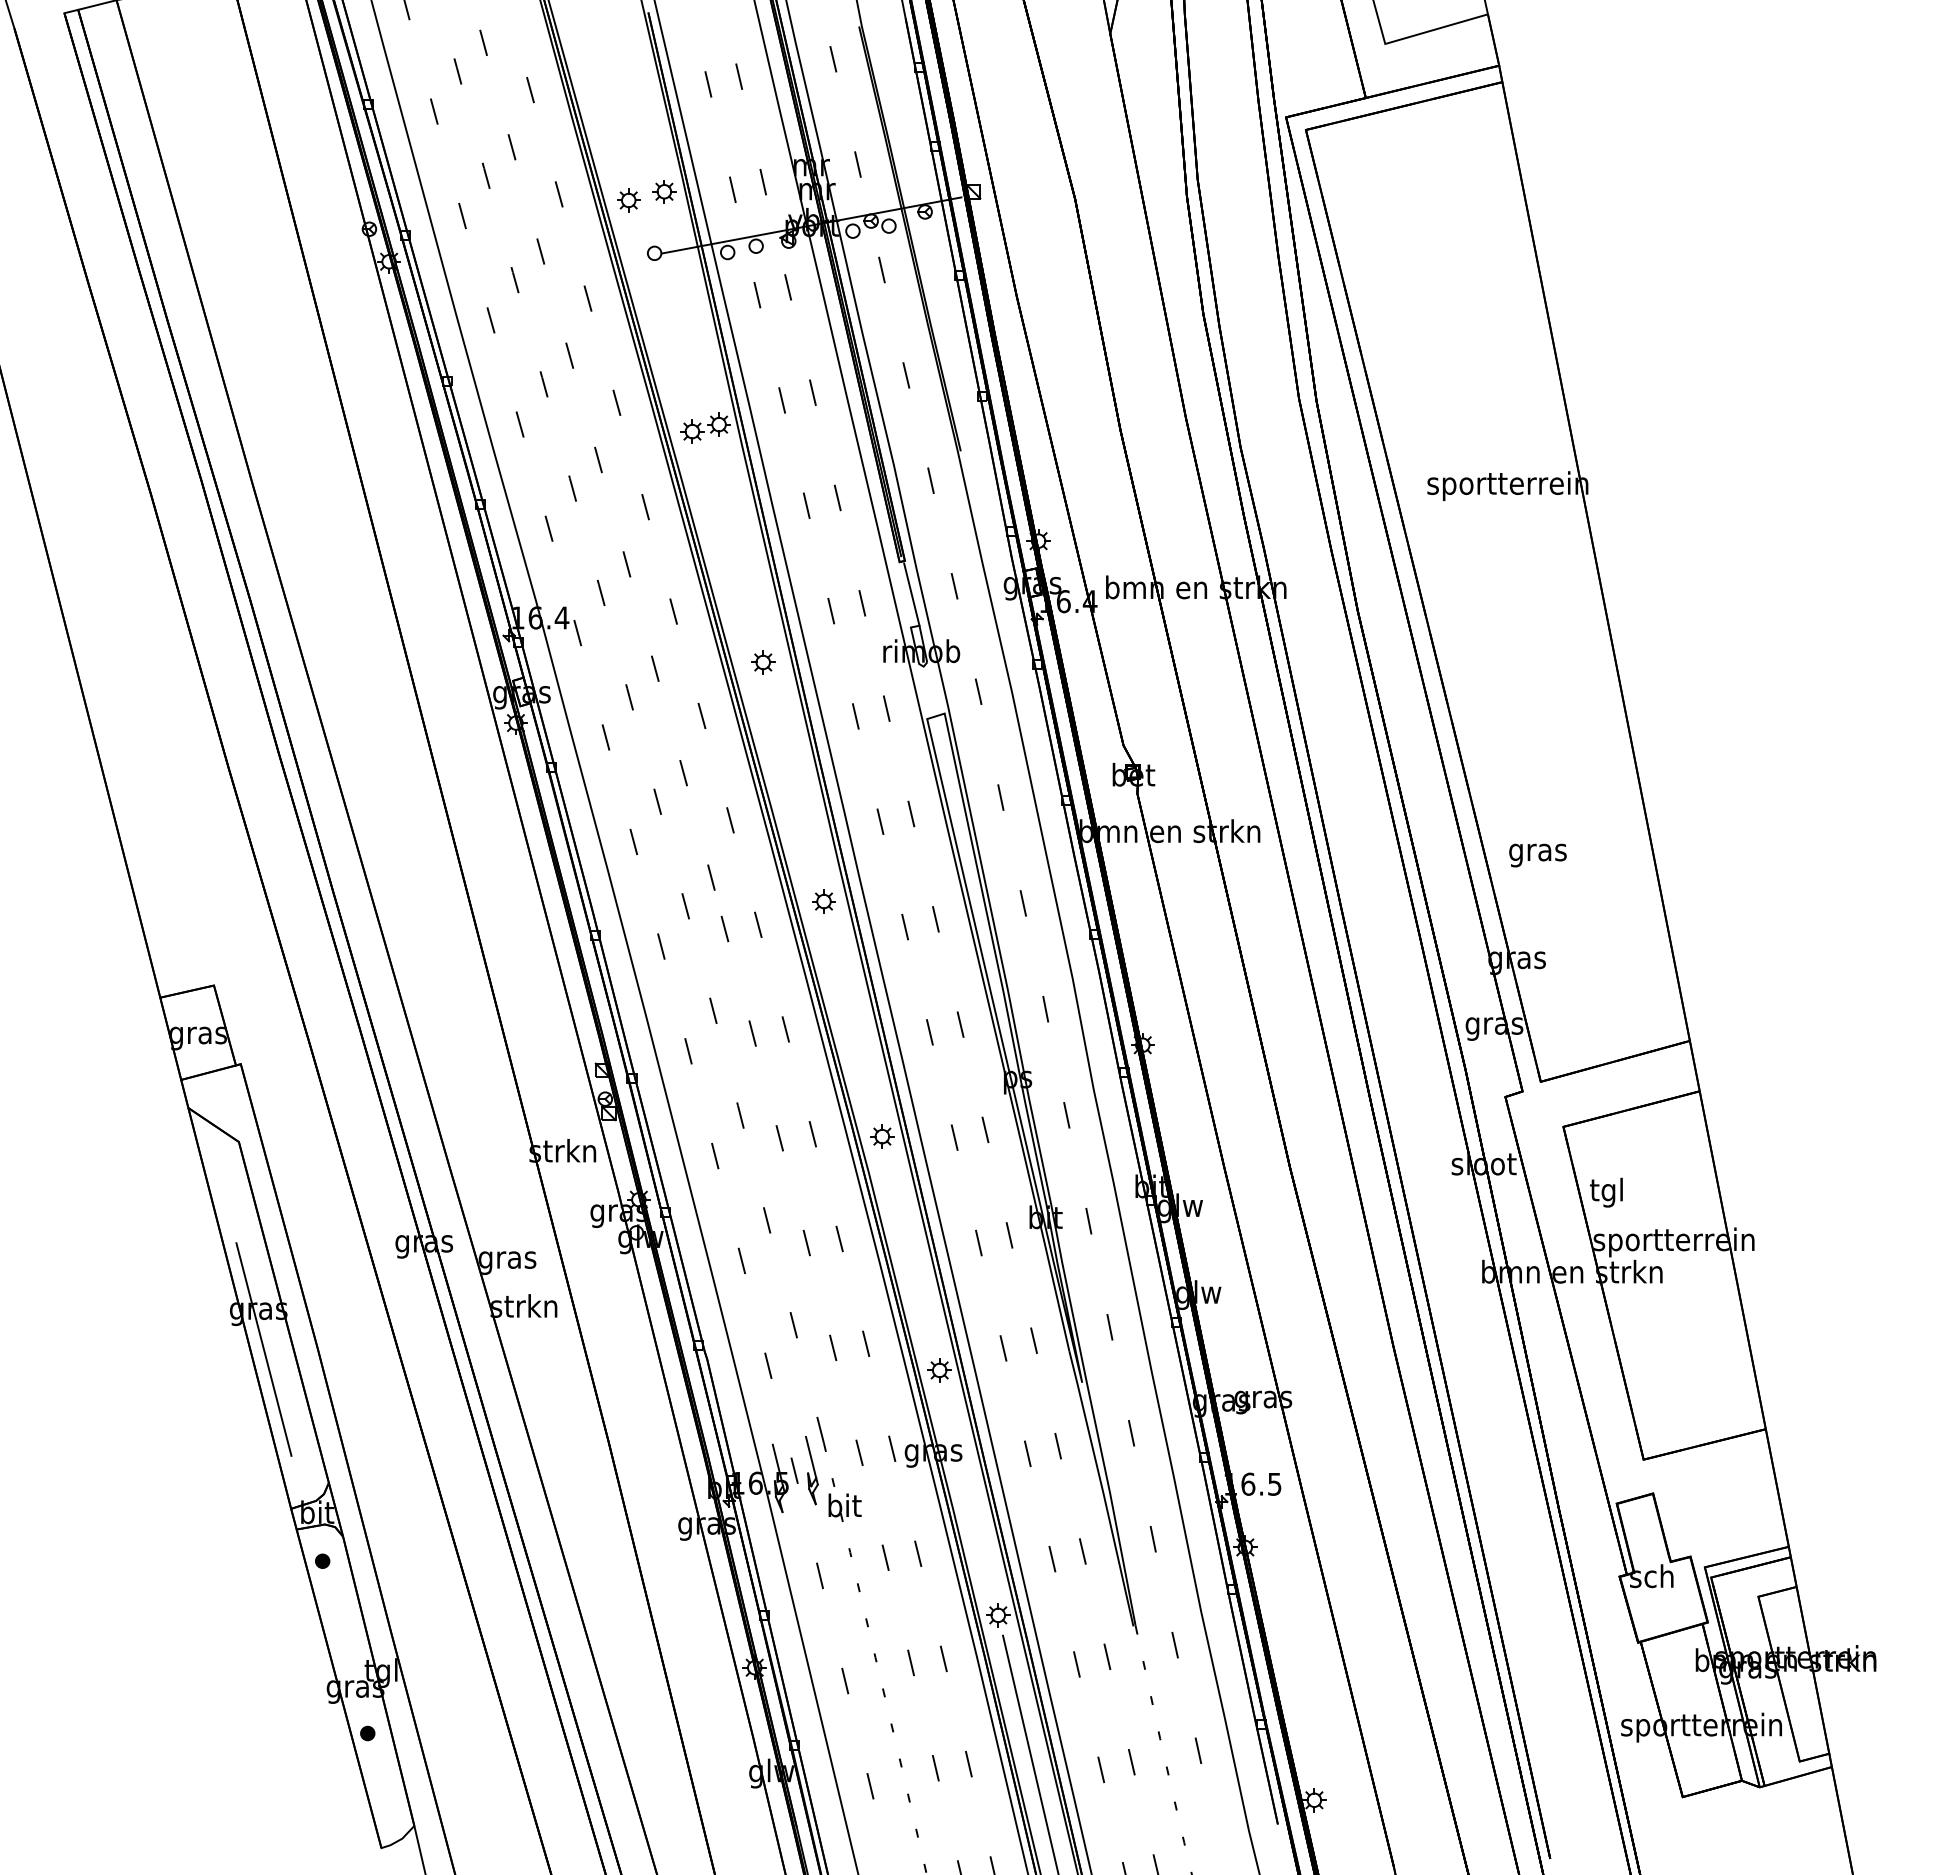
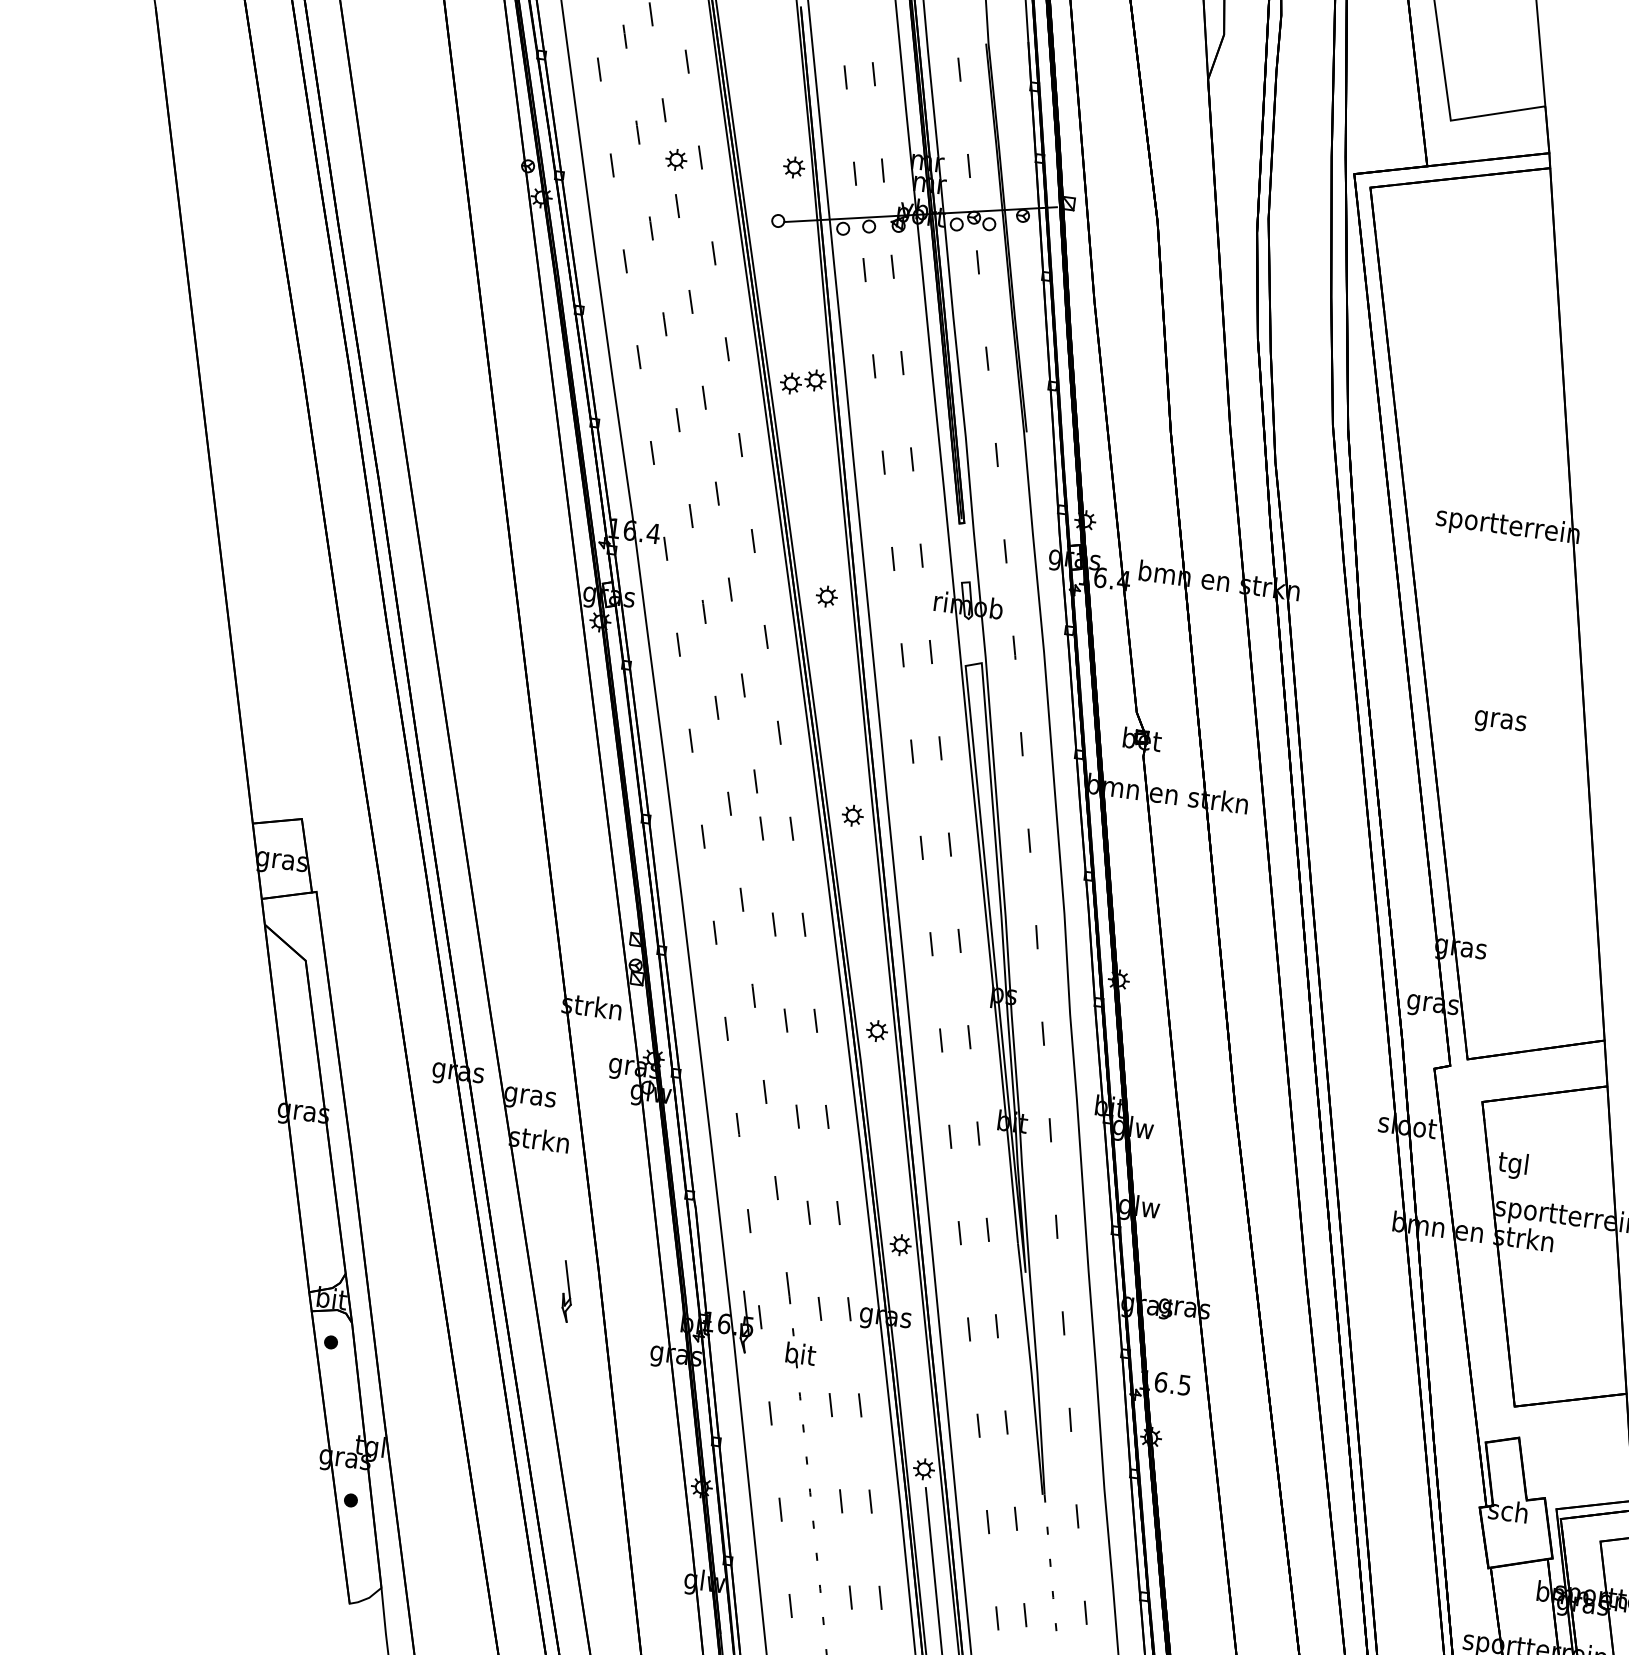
part: (628, 200) -> (676, 159), moved
line: (911, 594) -> (966, 553), removed
text: (1537, 855) -> (1499, 723), moved
line: (263, 1349) -> (303, 1147), removed
part: (811, 1470) -> (566, 1291), moved

